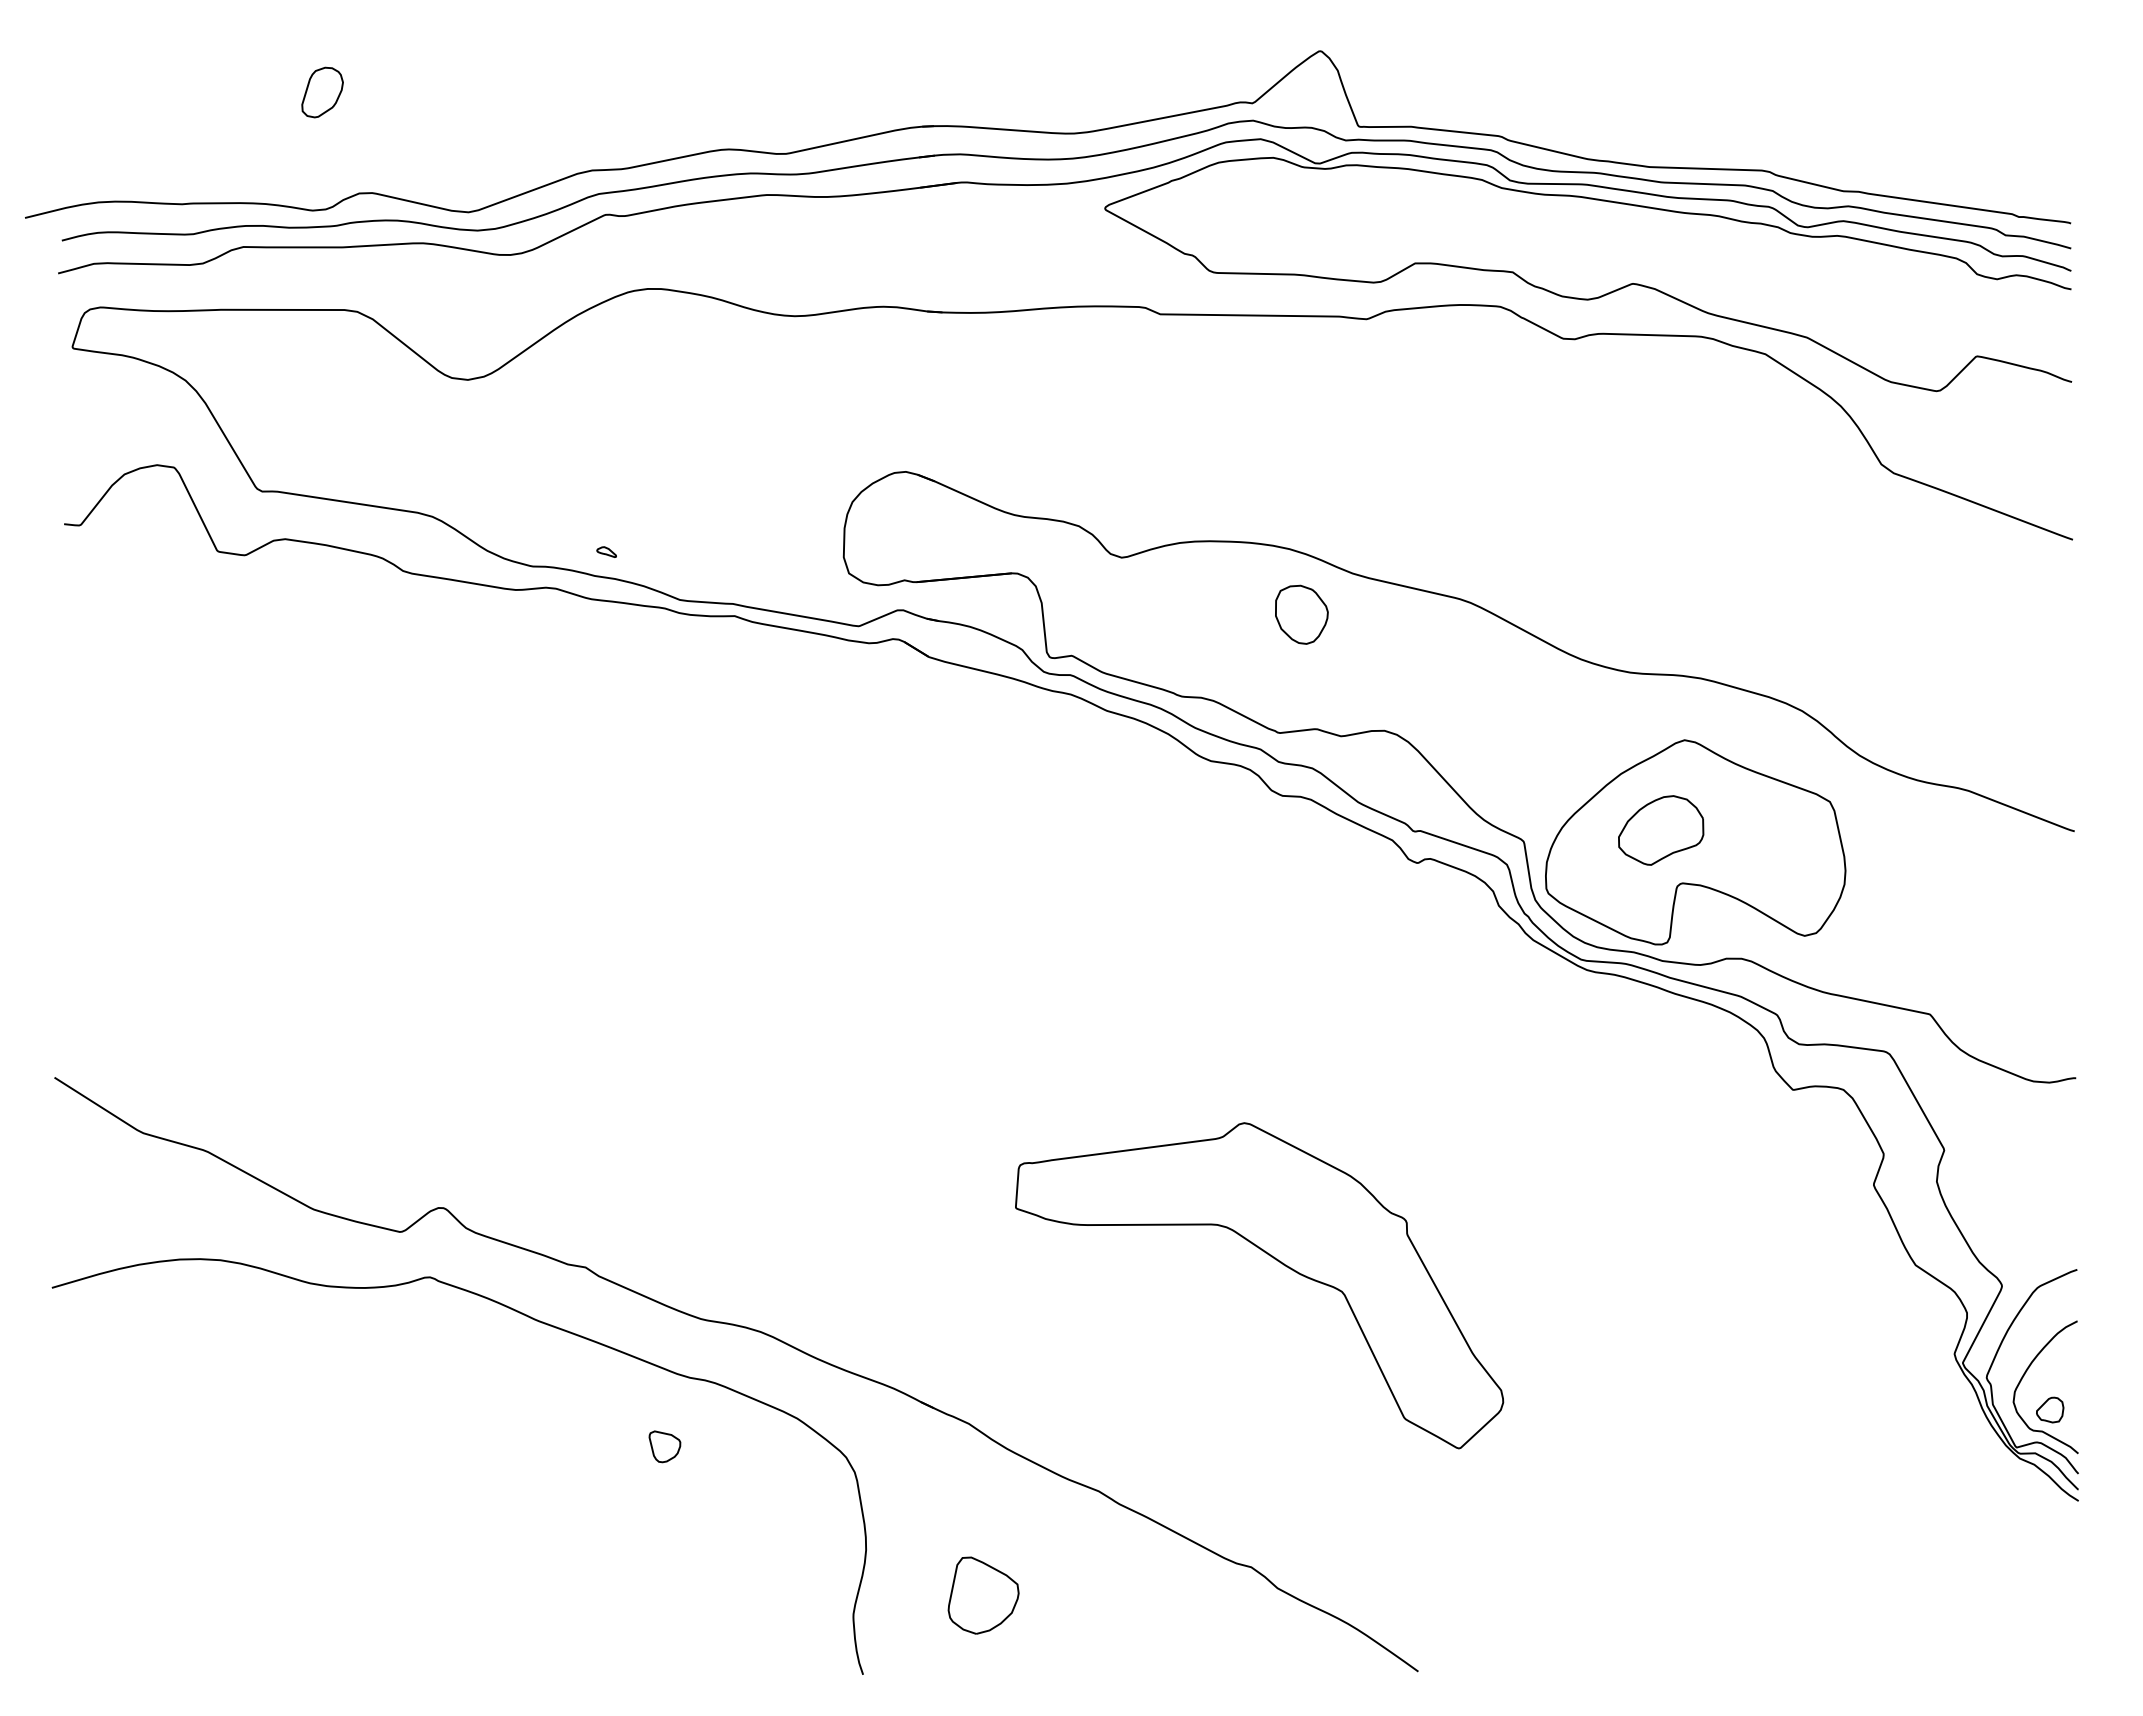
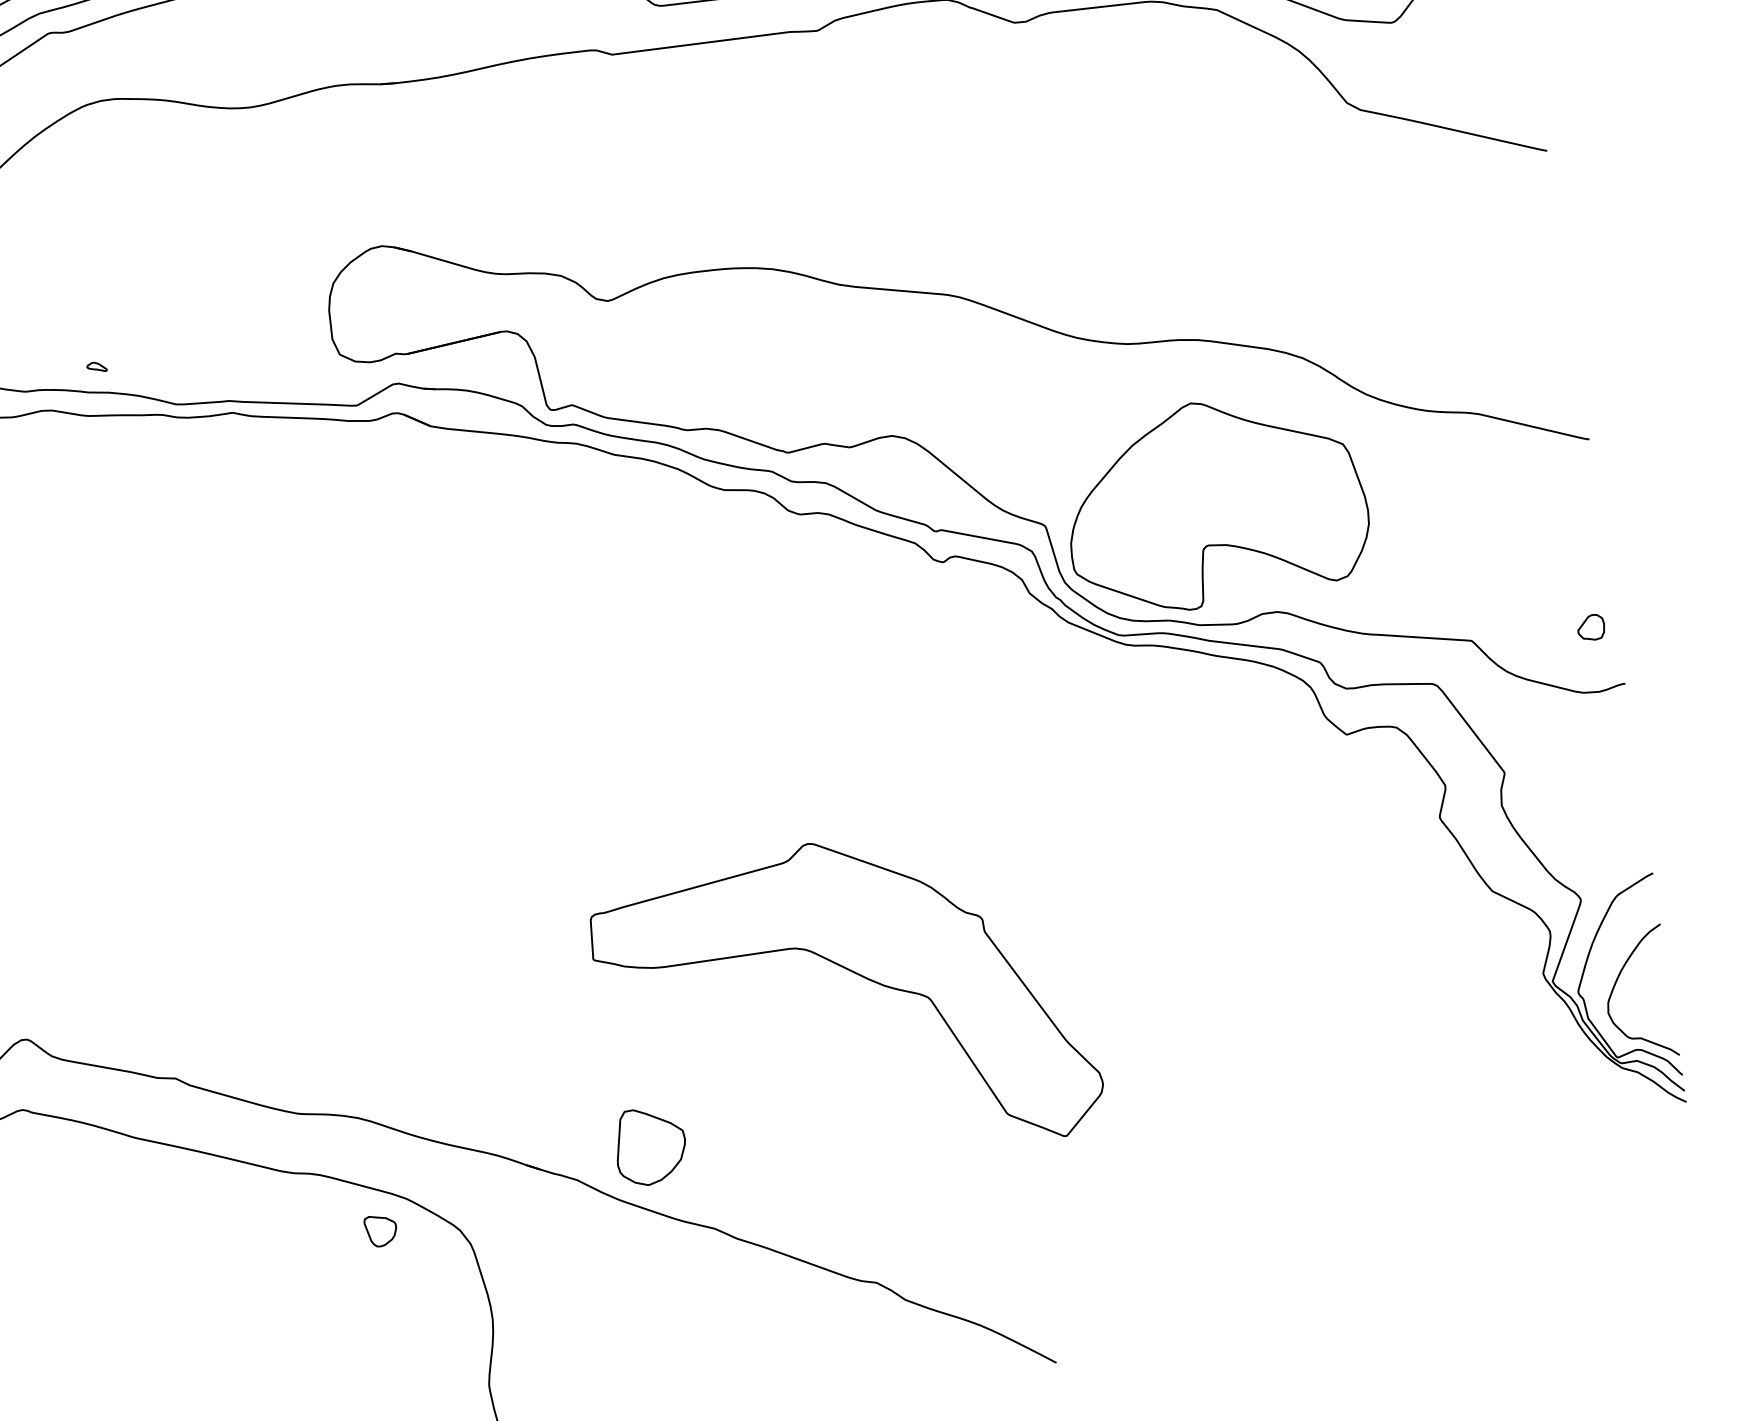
part: (1301, 614) -> (793, 332), removed
part: (1661, 830) -> (1180, 496), removed
part: (2050, 1409) -> (1591, 627), moved
part: (664, 1446) -> (380, 1230), moved
part: (983, 1595) -> (650, 1146), moved

